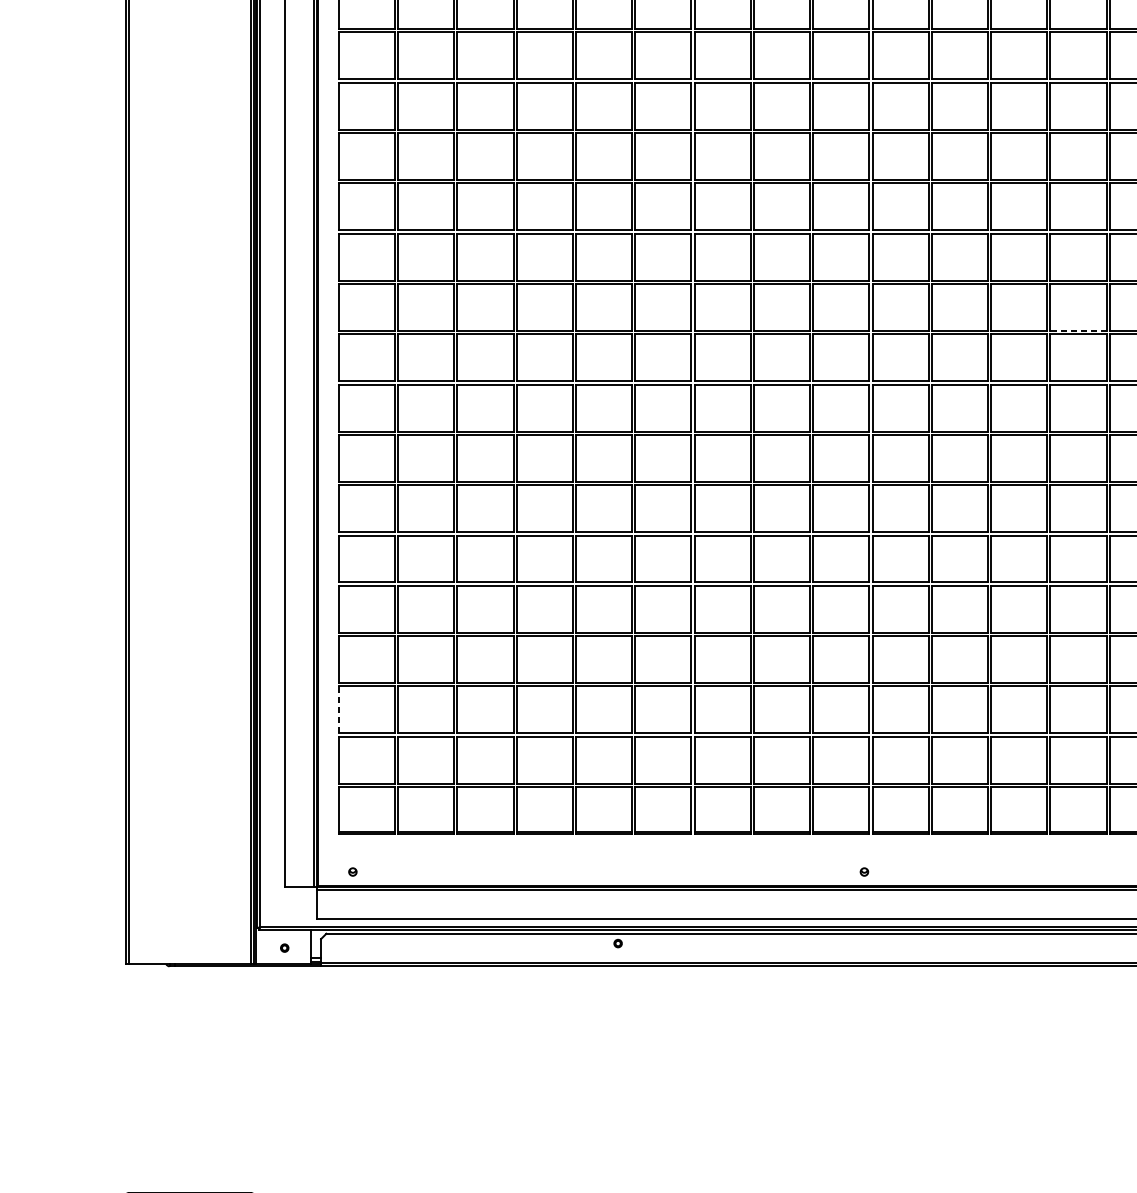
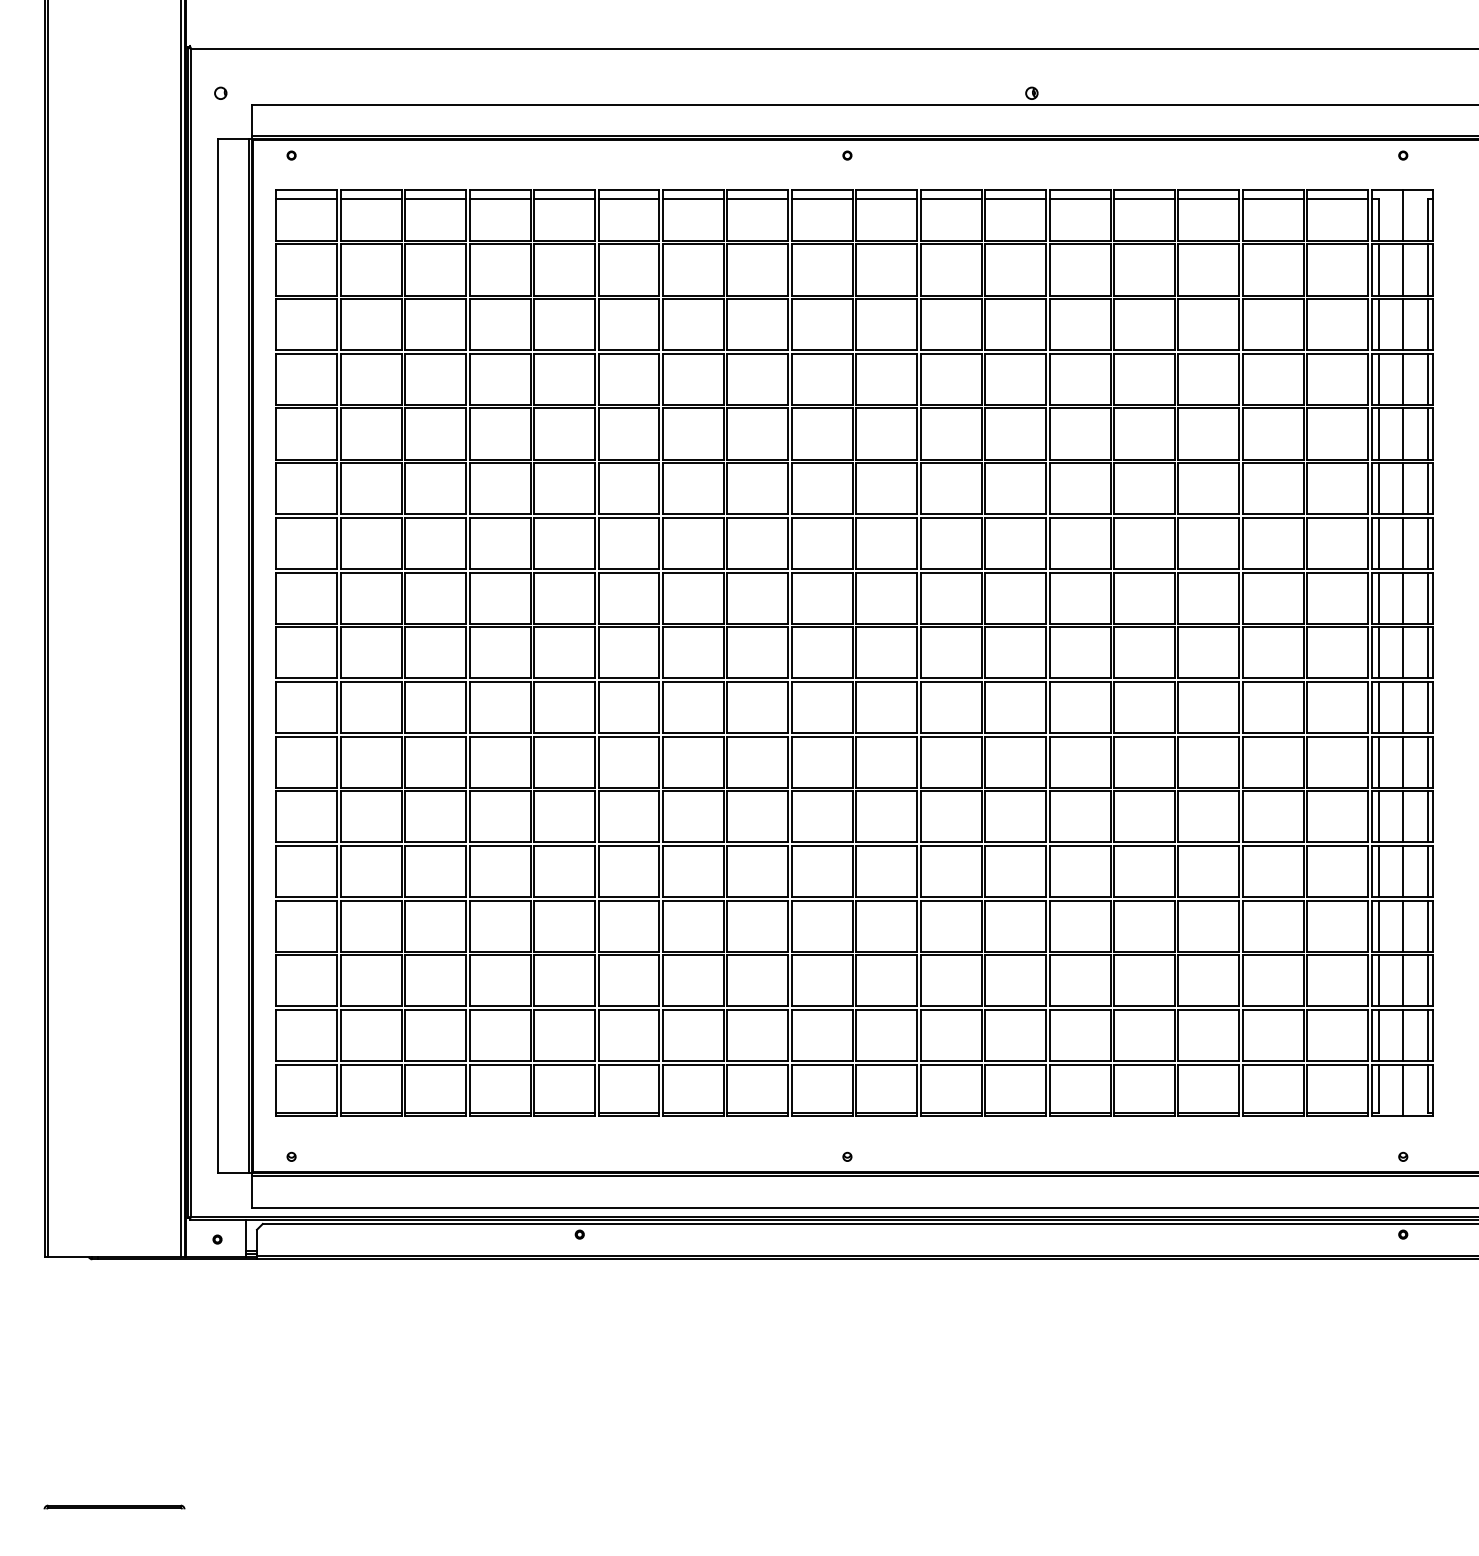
line: (1078, 330) -> (1080, 568), dashed -> solid
line: (339, 709) -> (276, 980), dashed -> solid

